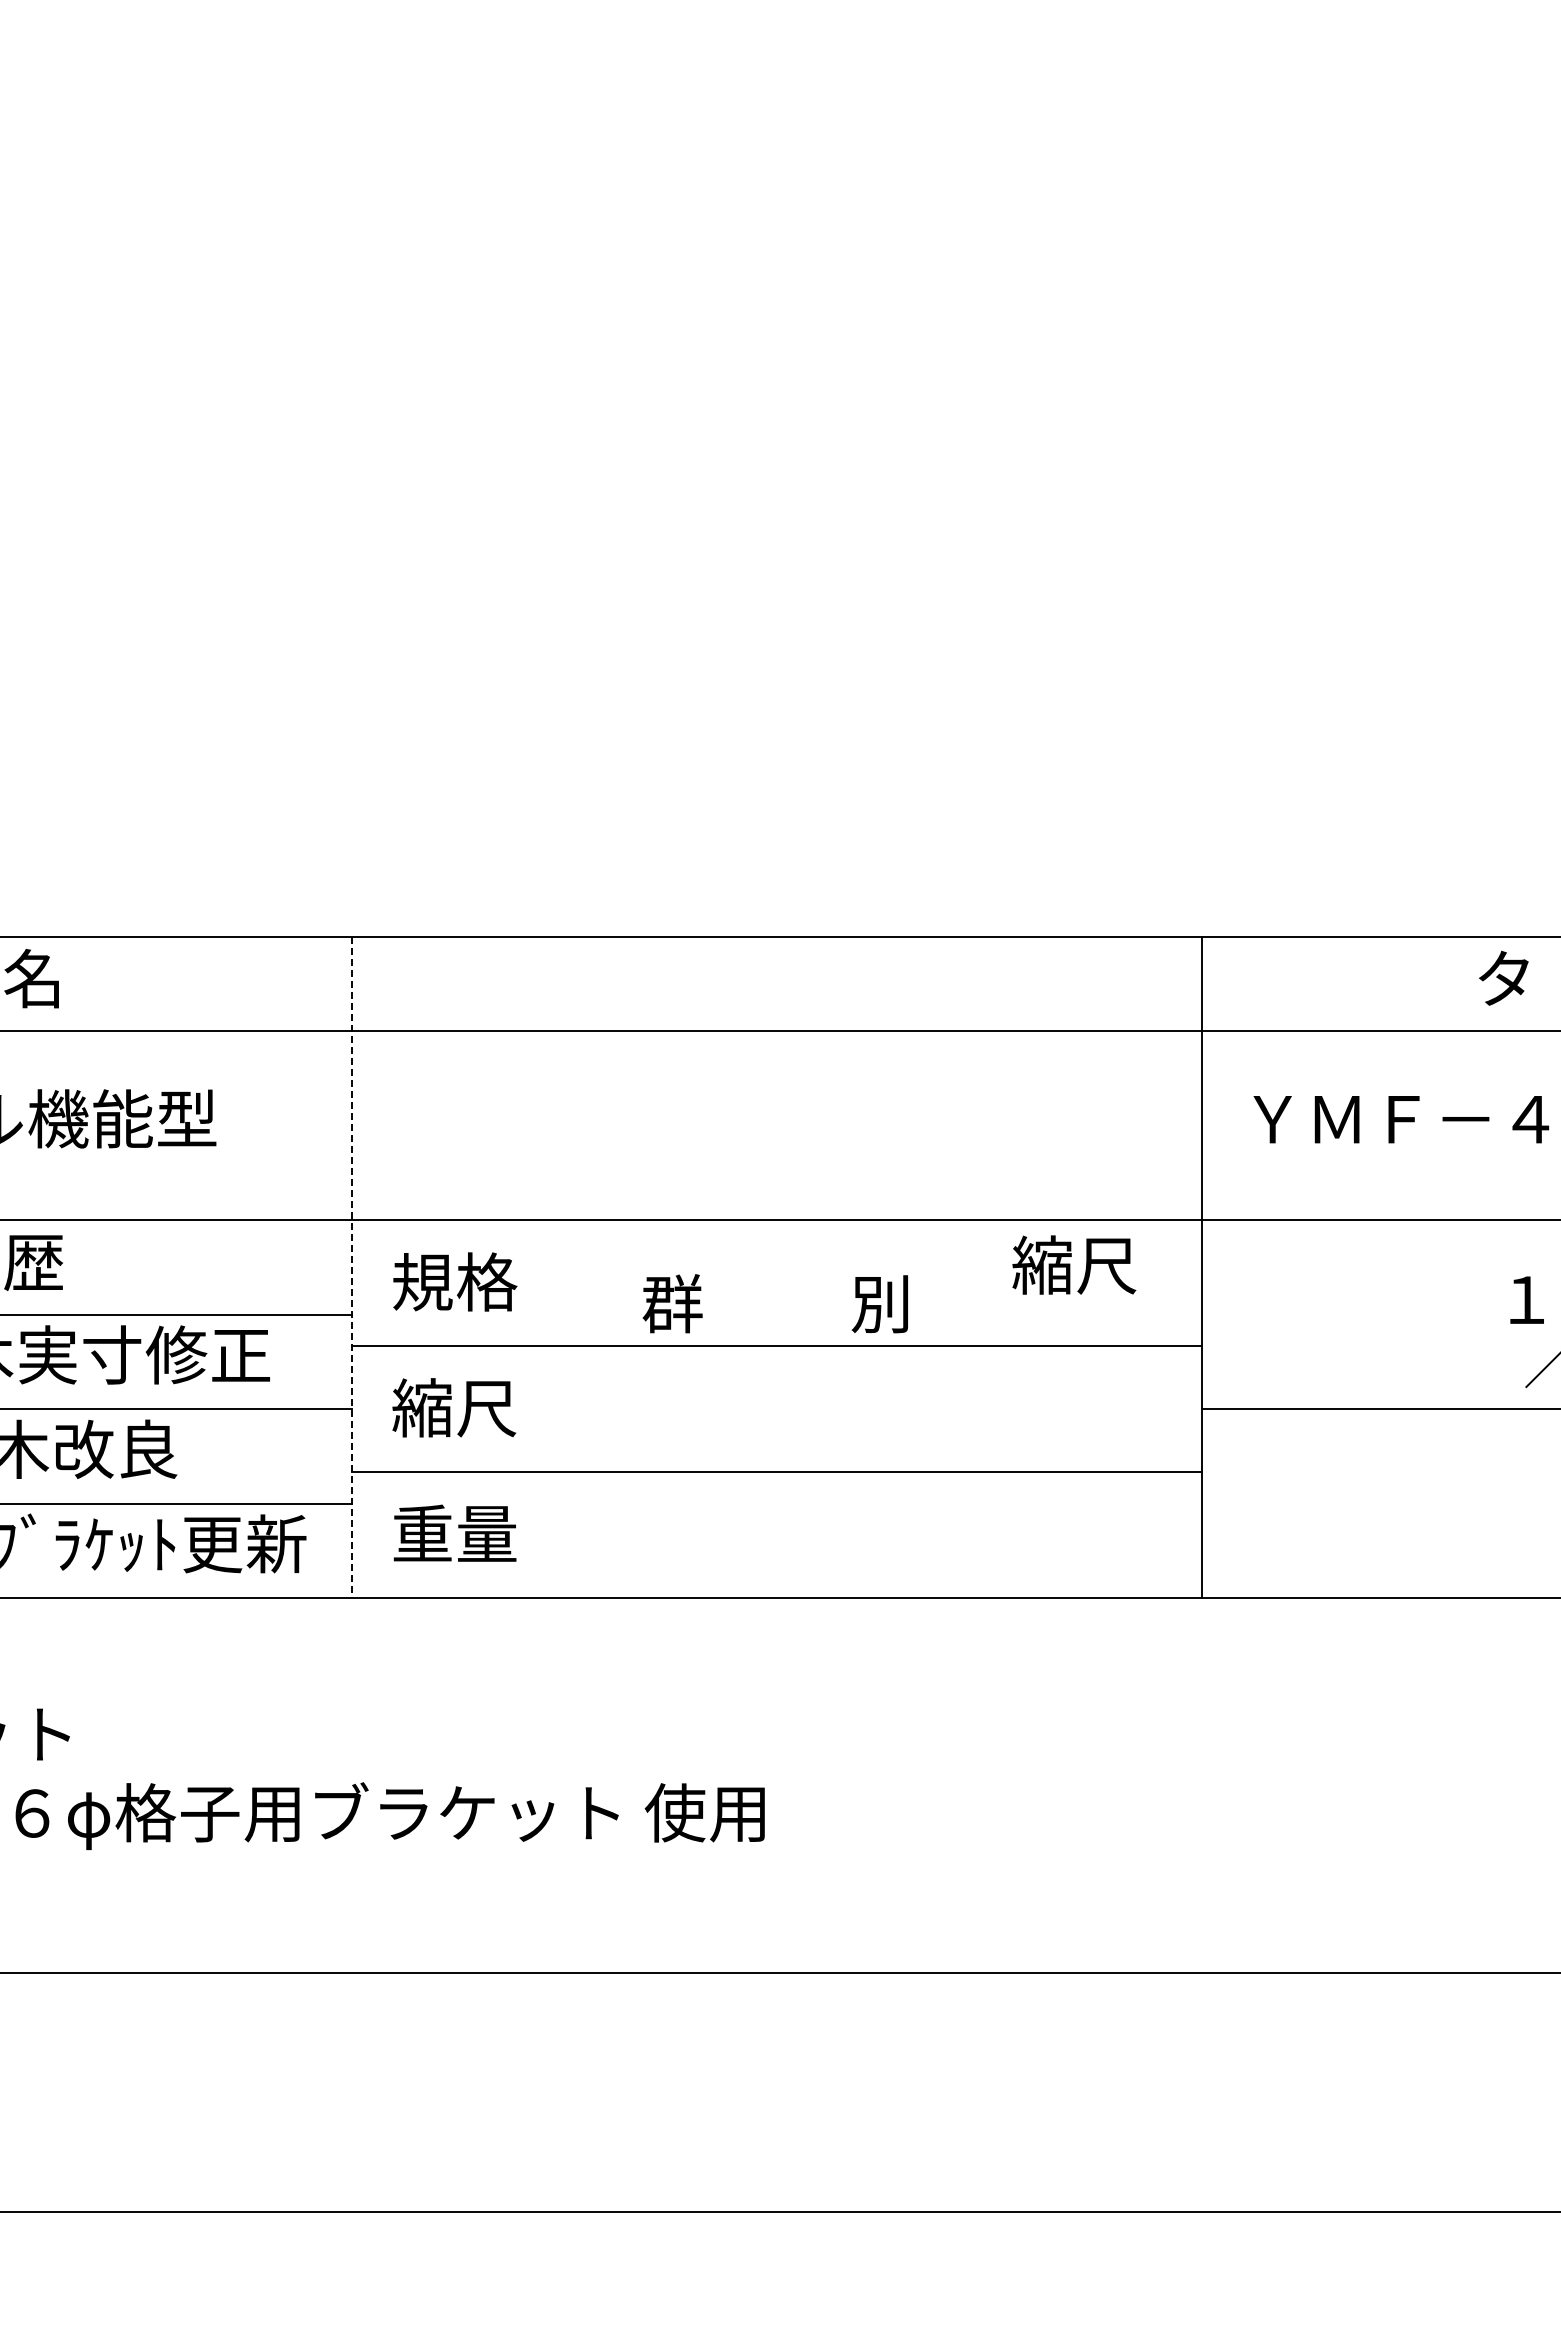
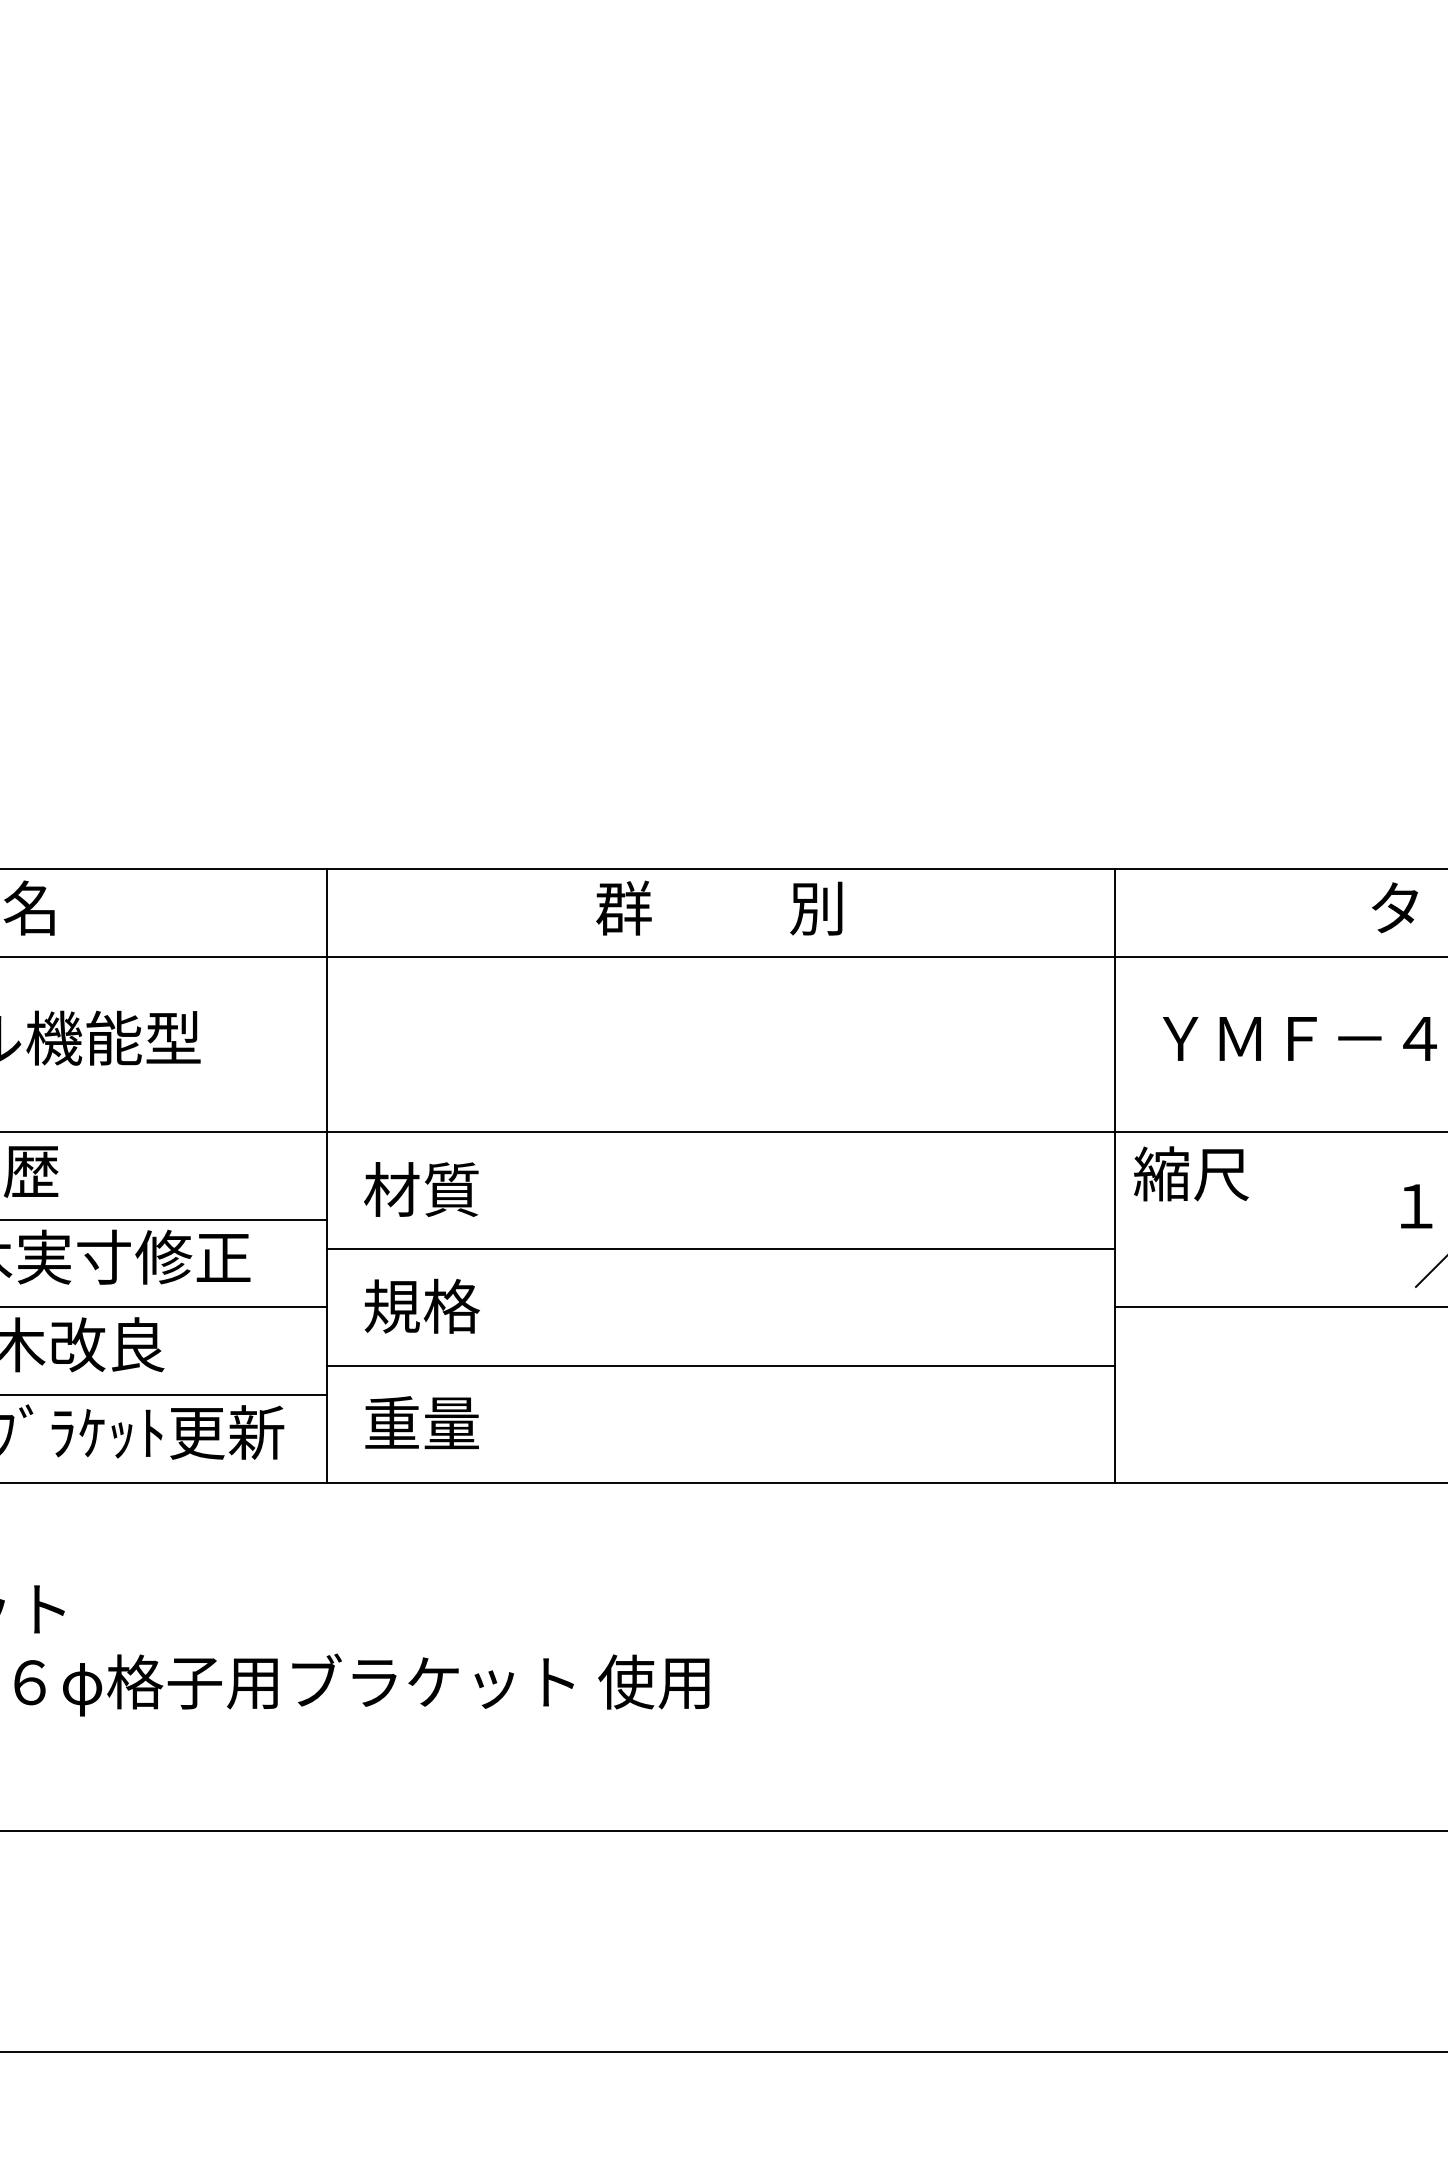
text: (1074, 1264) -> (1191, 1173), moved
line: (352, 1267) -> (326, 1176), dashed -> solid
text: (454, 1281) -> (421, 1189), 規格 -> 材質
text: (774, 1303) -> (718, 907), moved
text: (454, 1407) -> (421, 1305), 縮尺 -> 規格

